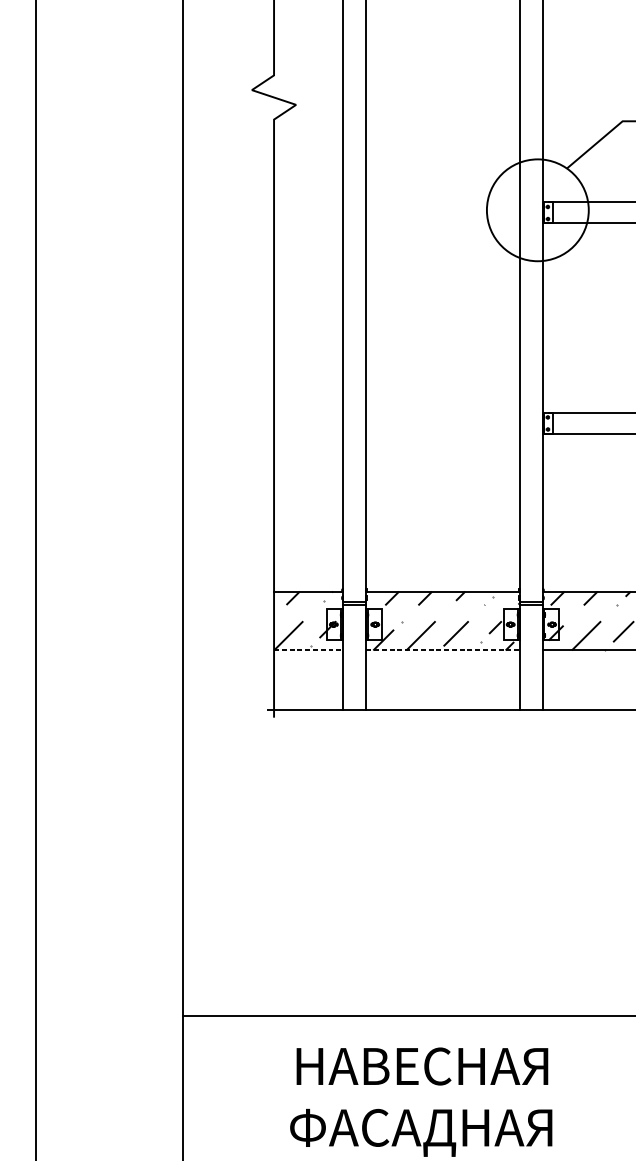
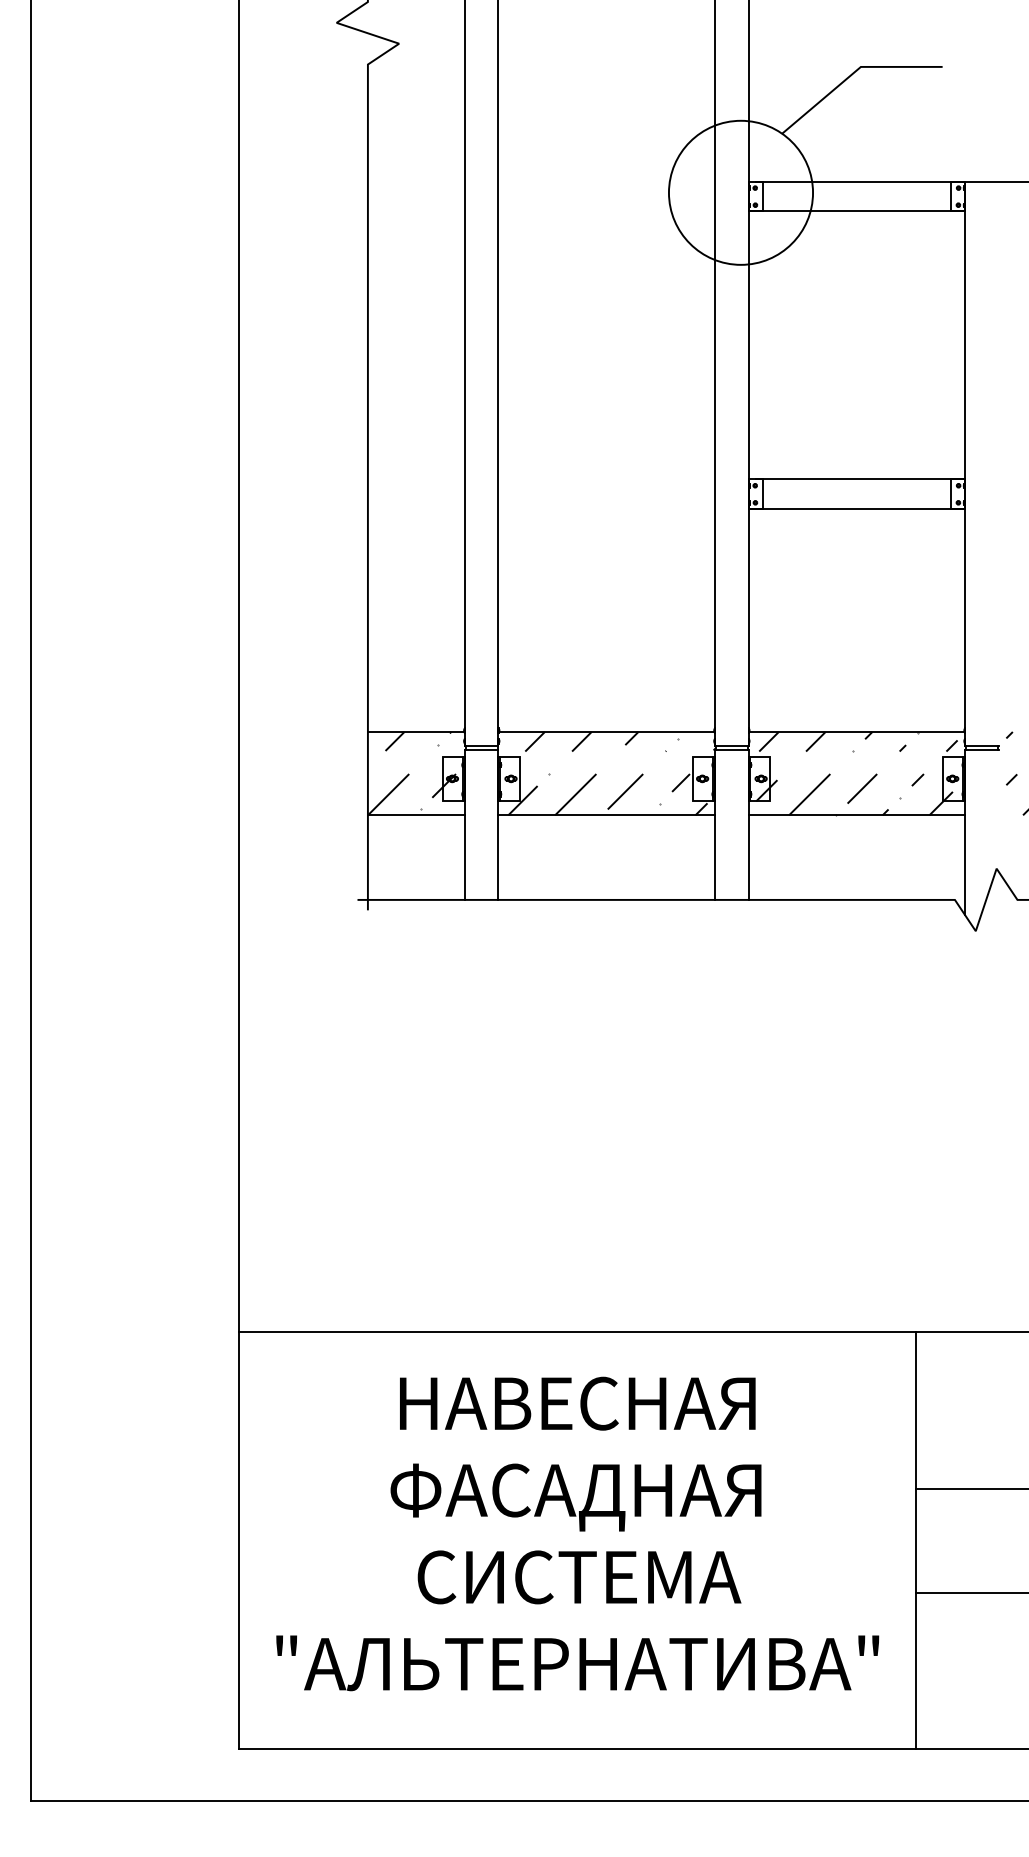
line: (308, 650) -> (416, 815), dashed -> solid
line: (443, 650) -> (607, 815), dashed -> solid

